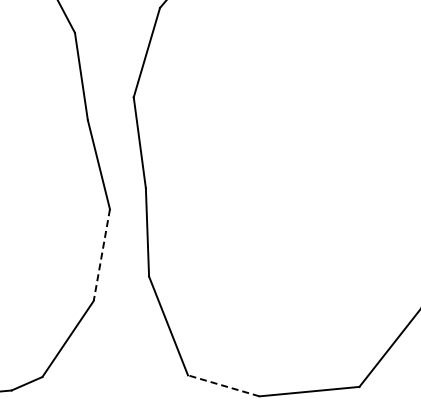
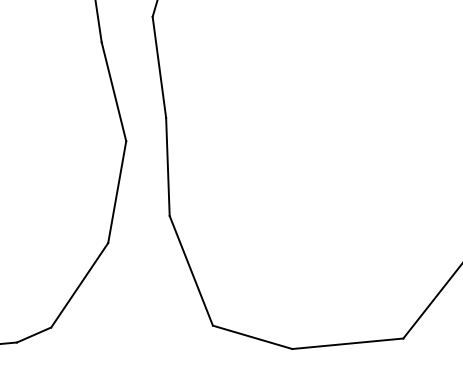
line: (101, 255) -> (116, 192), dashed -> solid
line: (223, 385) -> (252, 336), dashed -> solid

